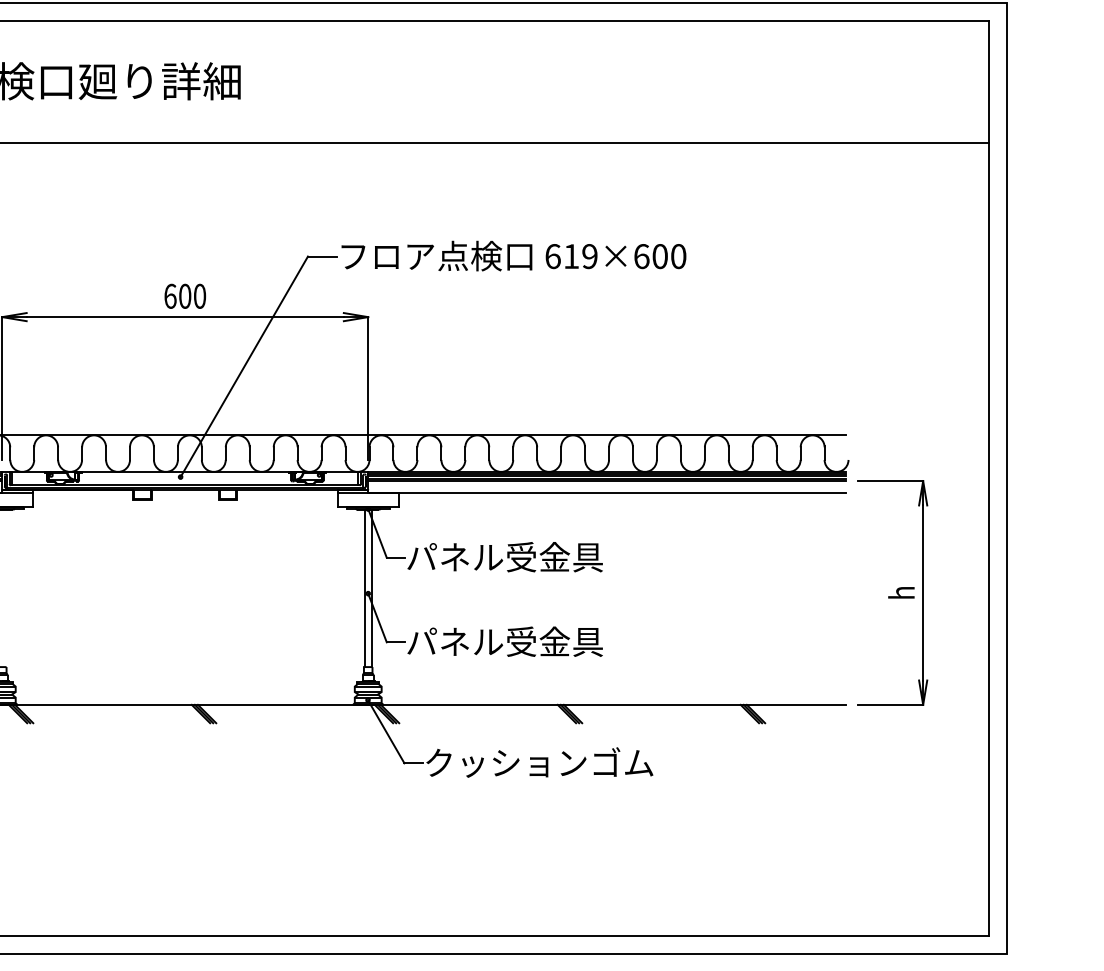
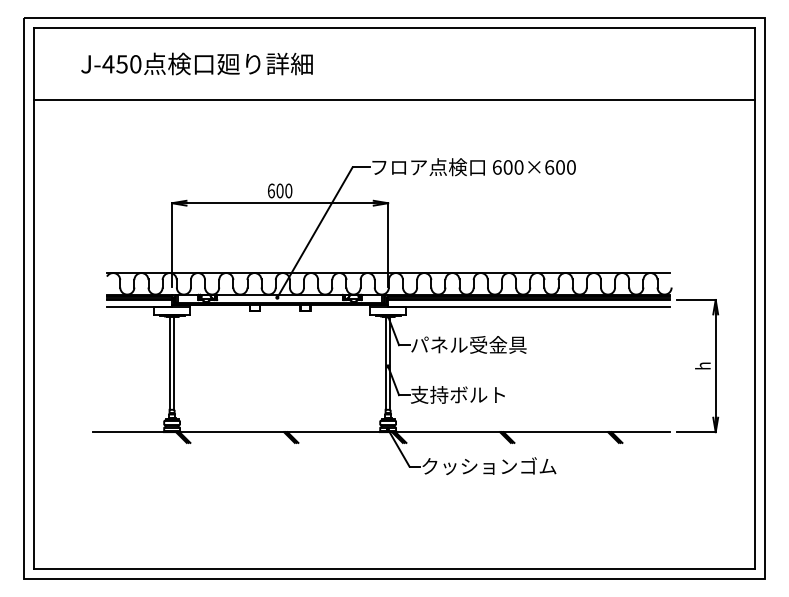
text: (580, 256) -> (513, 167), 619×600 -> 600×600
line: (6, 586) -> (174, 362), added
text: (504, 641) -> (468, 394), パネル受金具 -> 支持ボルト

